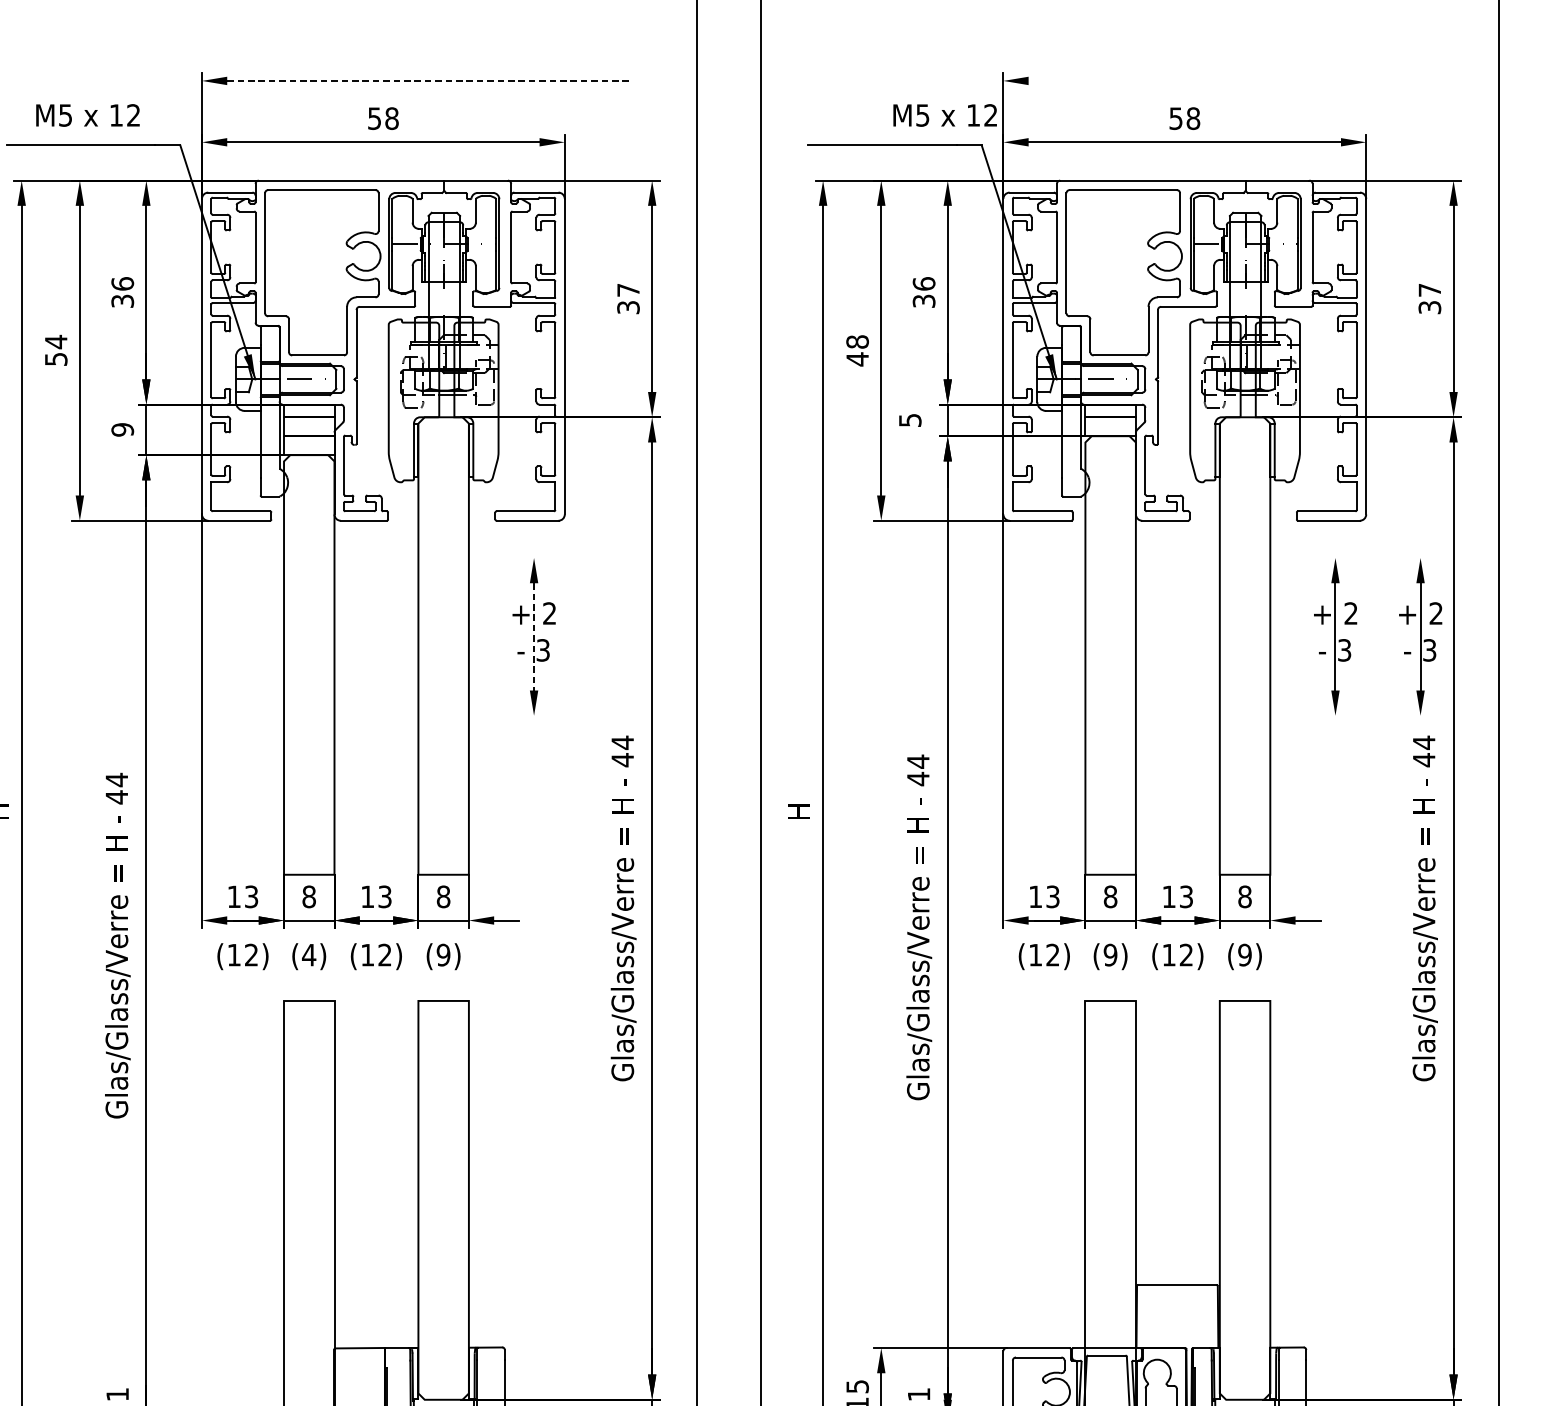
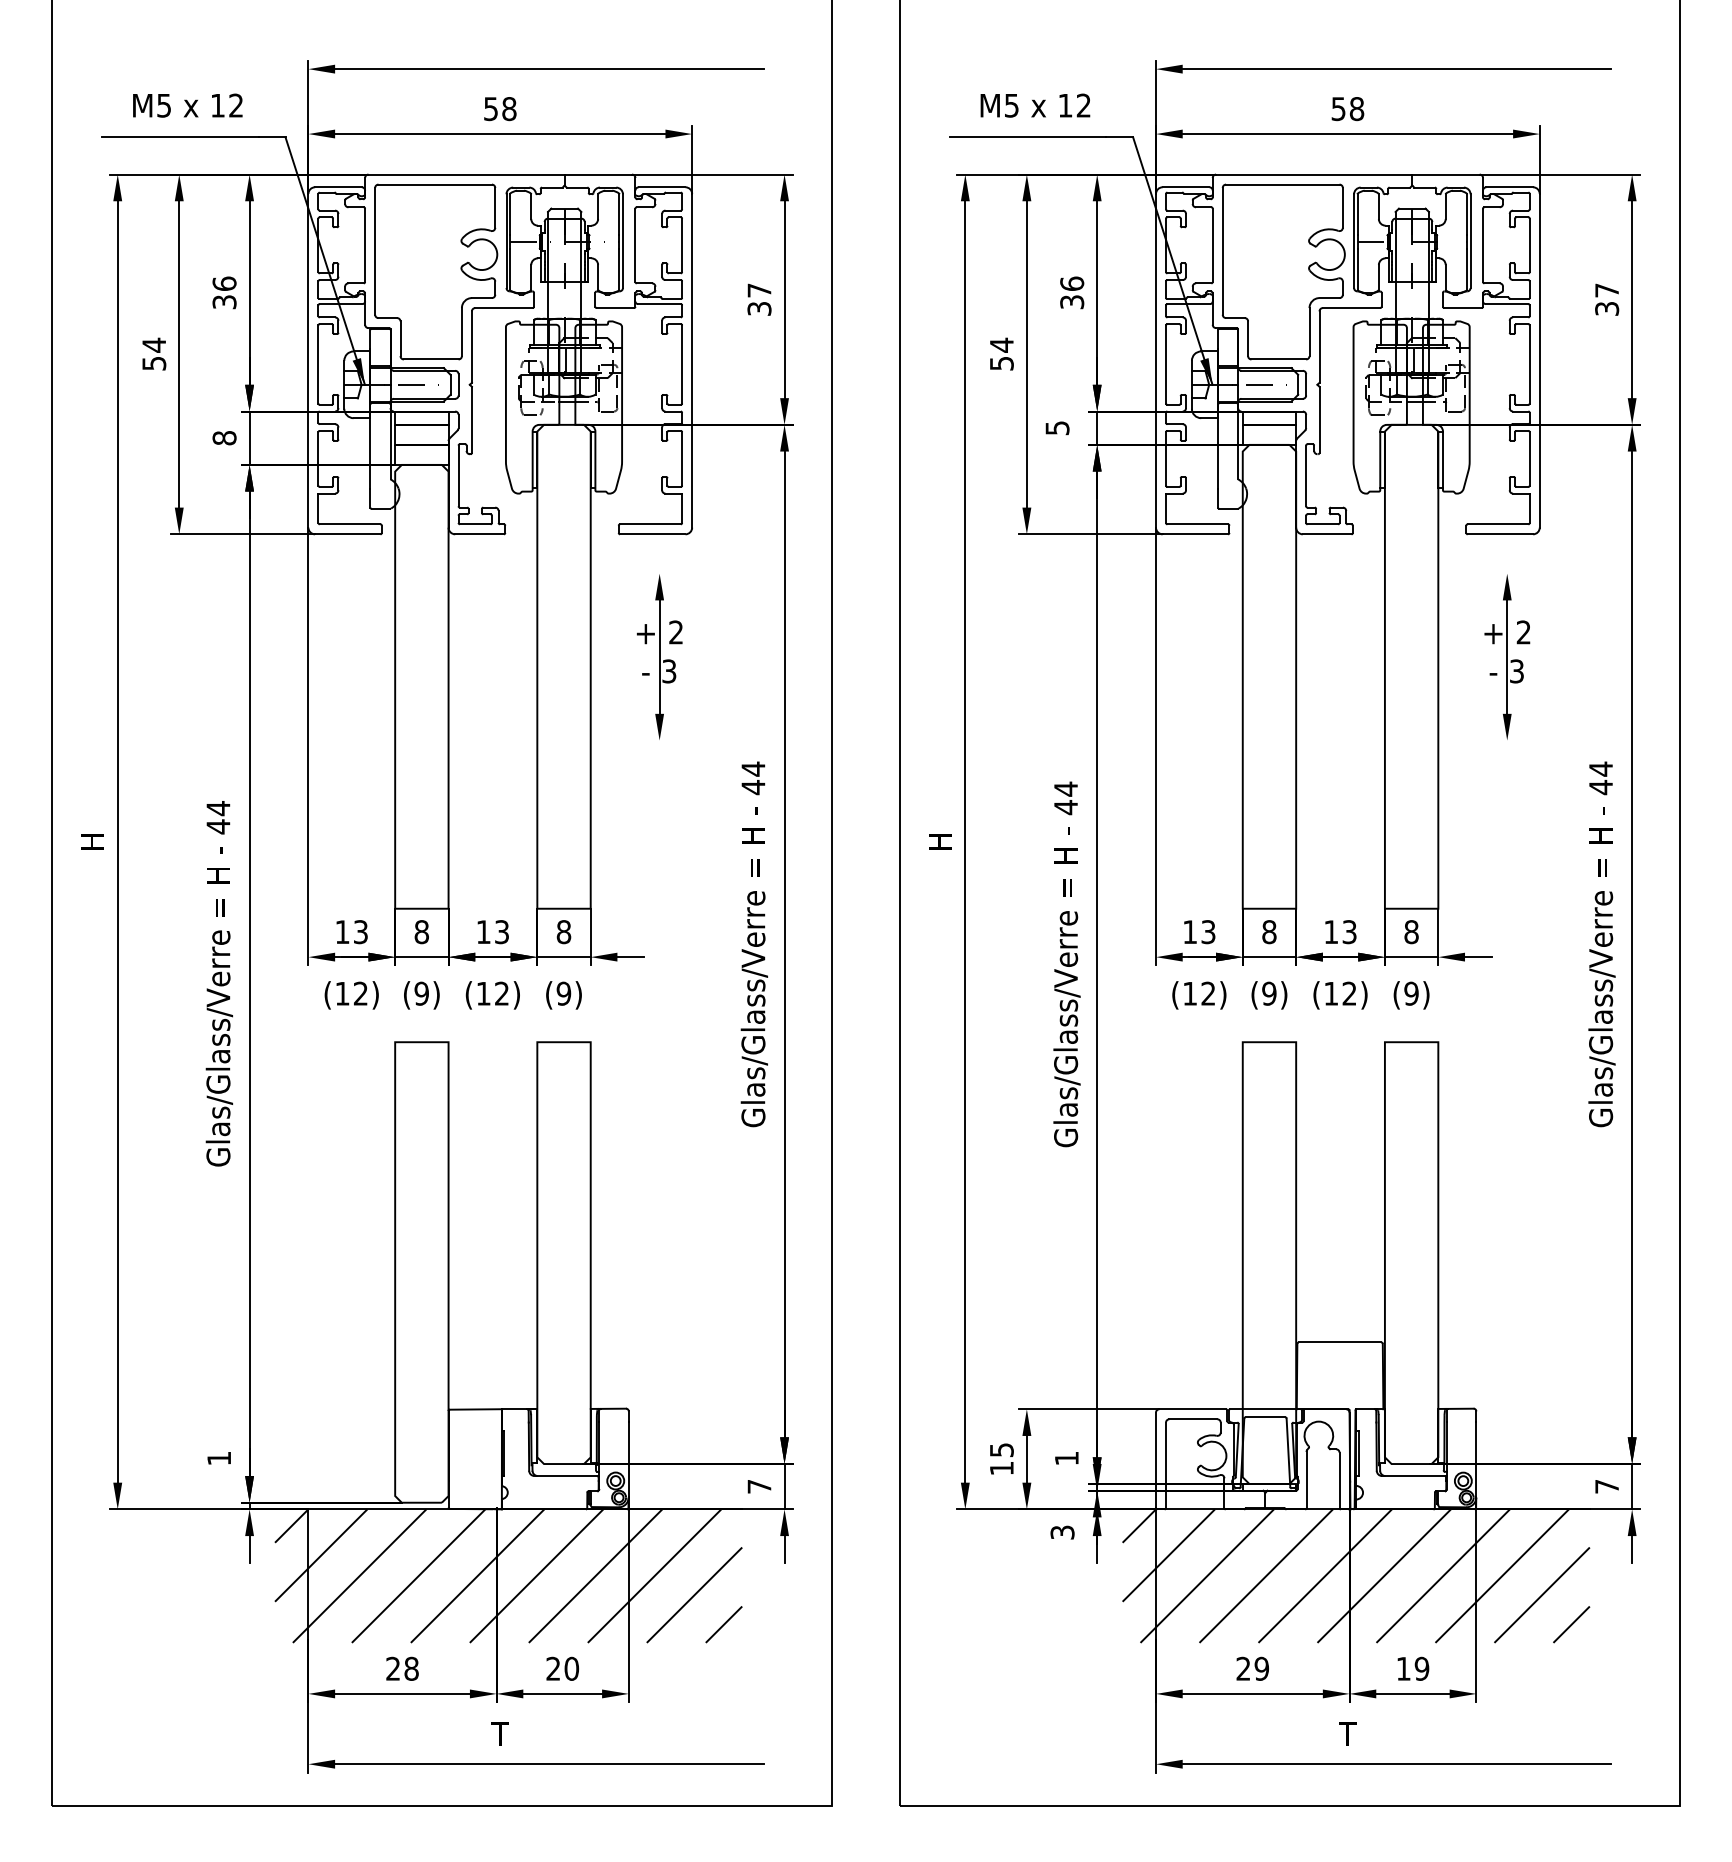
line: (429, 81) -> (549, 69), dashed -> solid
line: (1230, 81) -> (1396, 69), added
text: (945, 115) -> (1035, 105), moved
text: (857, 350) -> (1001, 354), 48 -> 54
text: (122, 430) -> (224, 438), 9 -> 8
part: (1420, 636) -> (1597, 656), removed
line: (533, 637) -> (659, 657), dashed -> solid
text: (308, 954) -> (421, 993), (4) -> (9)

